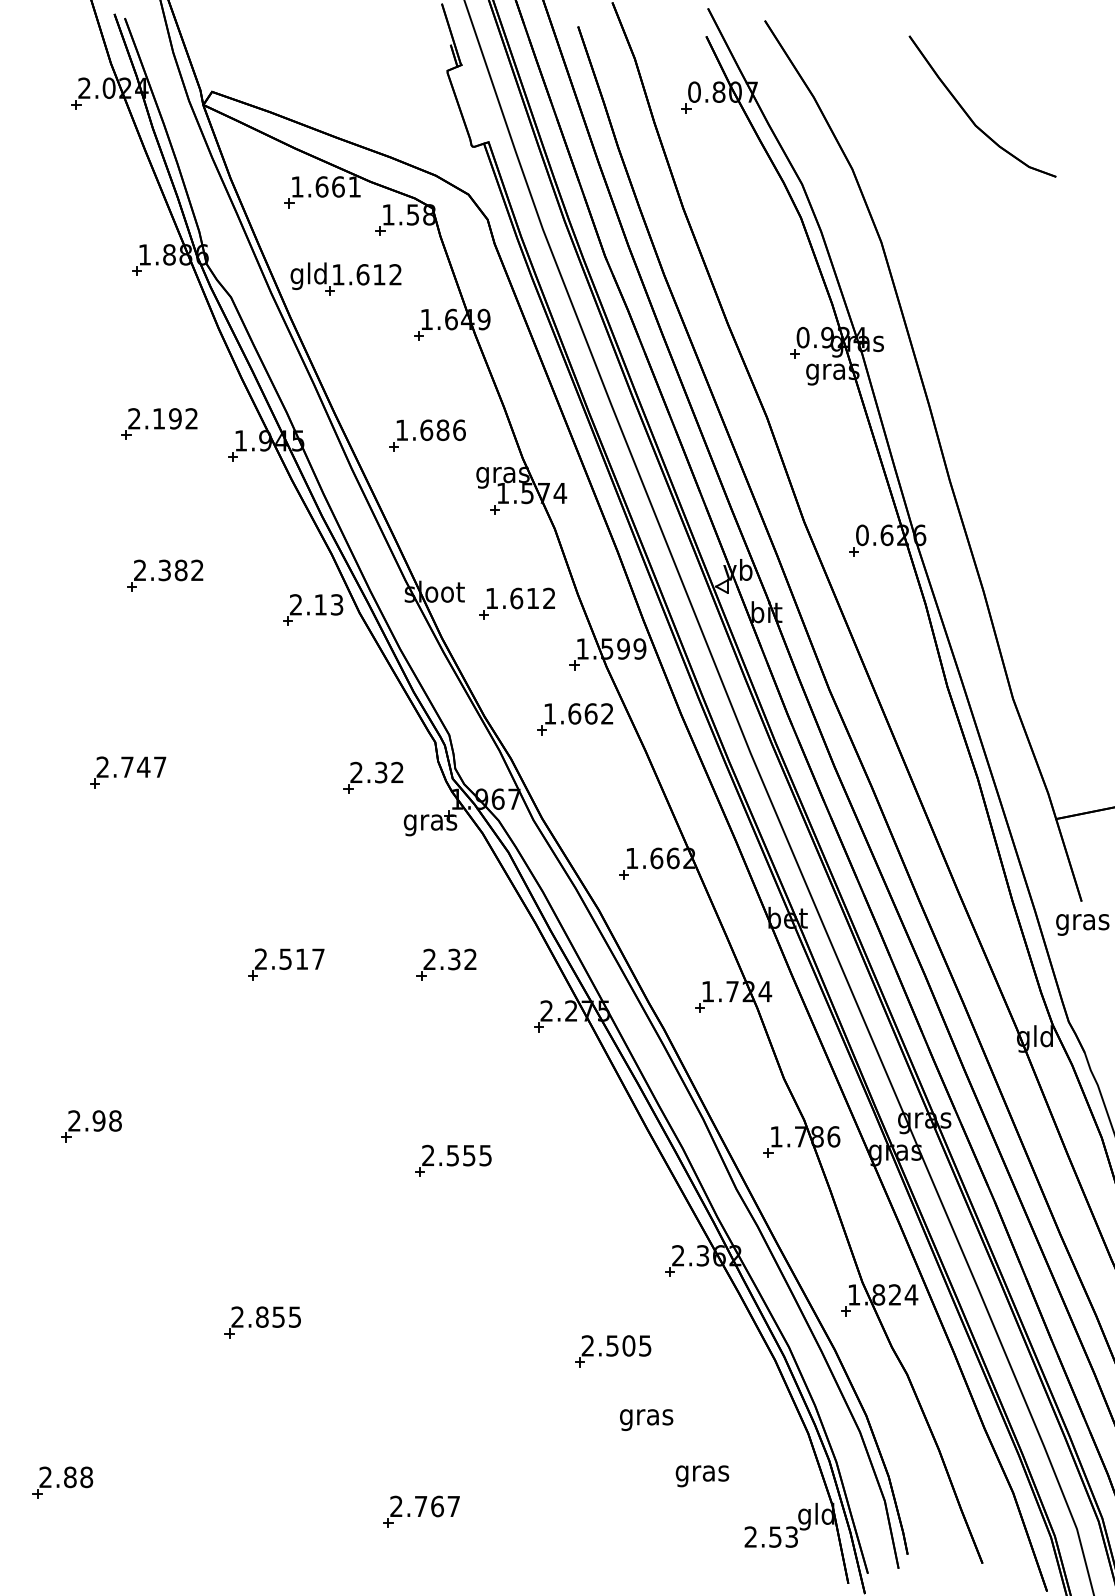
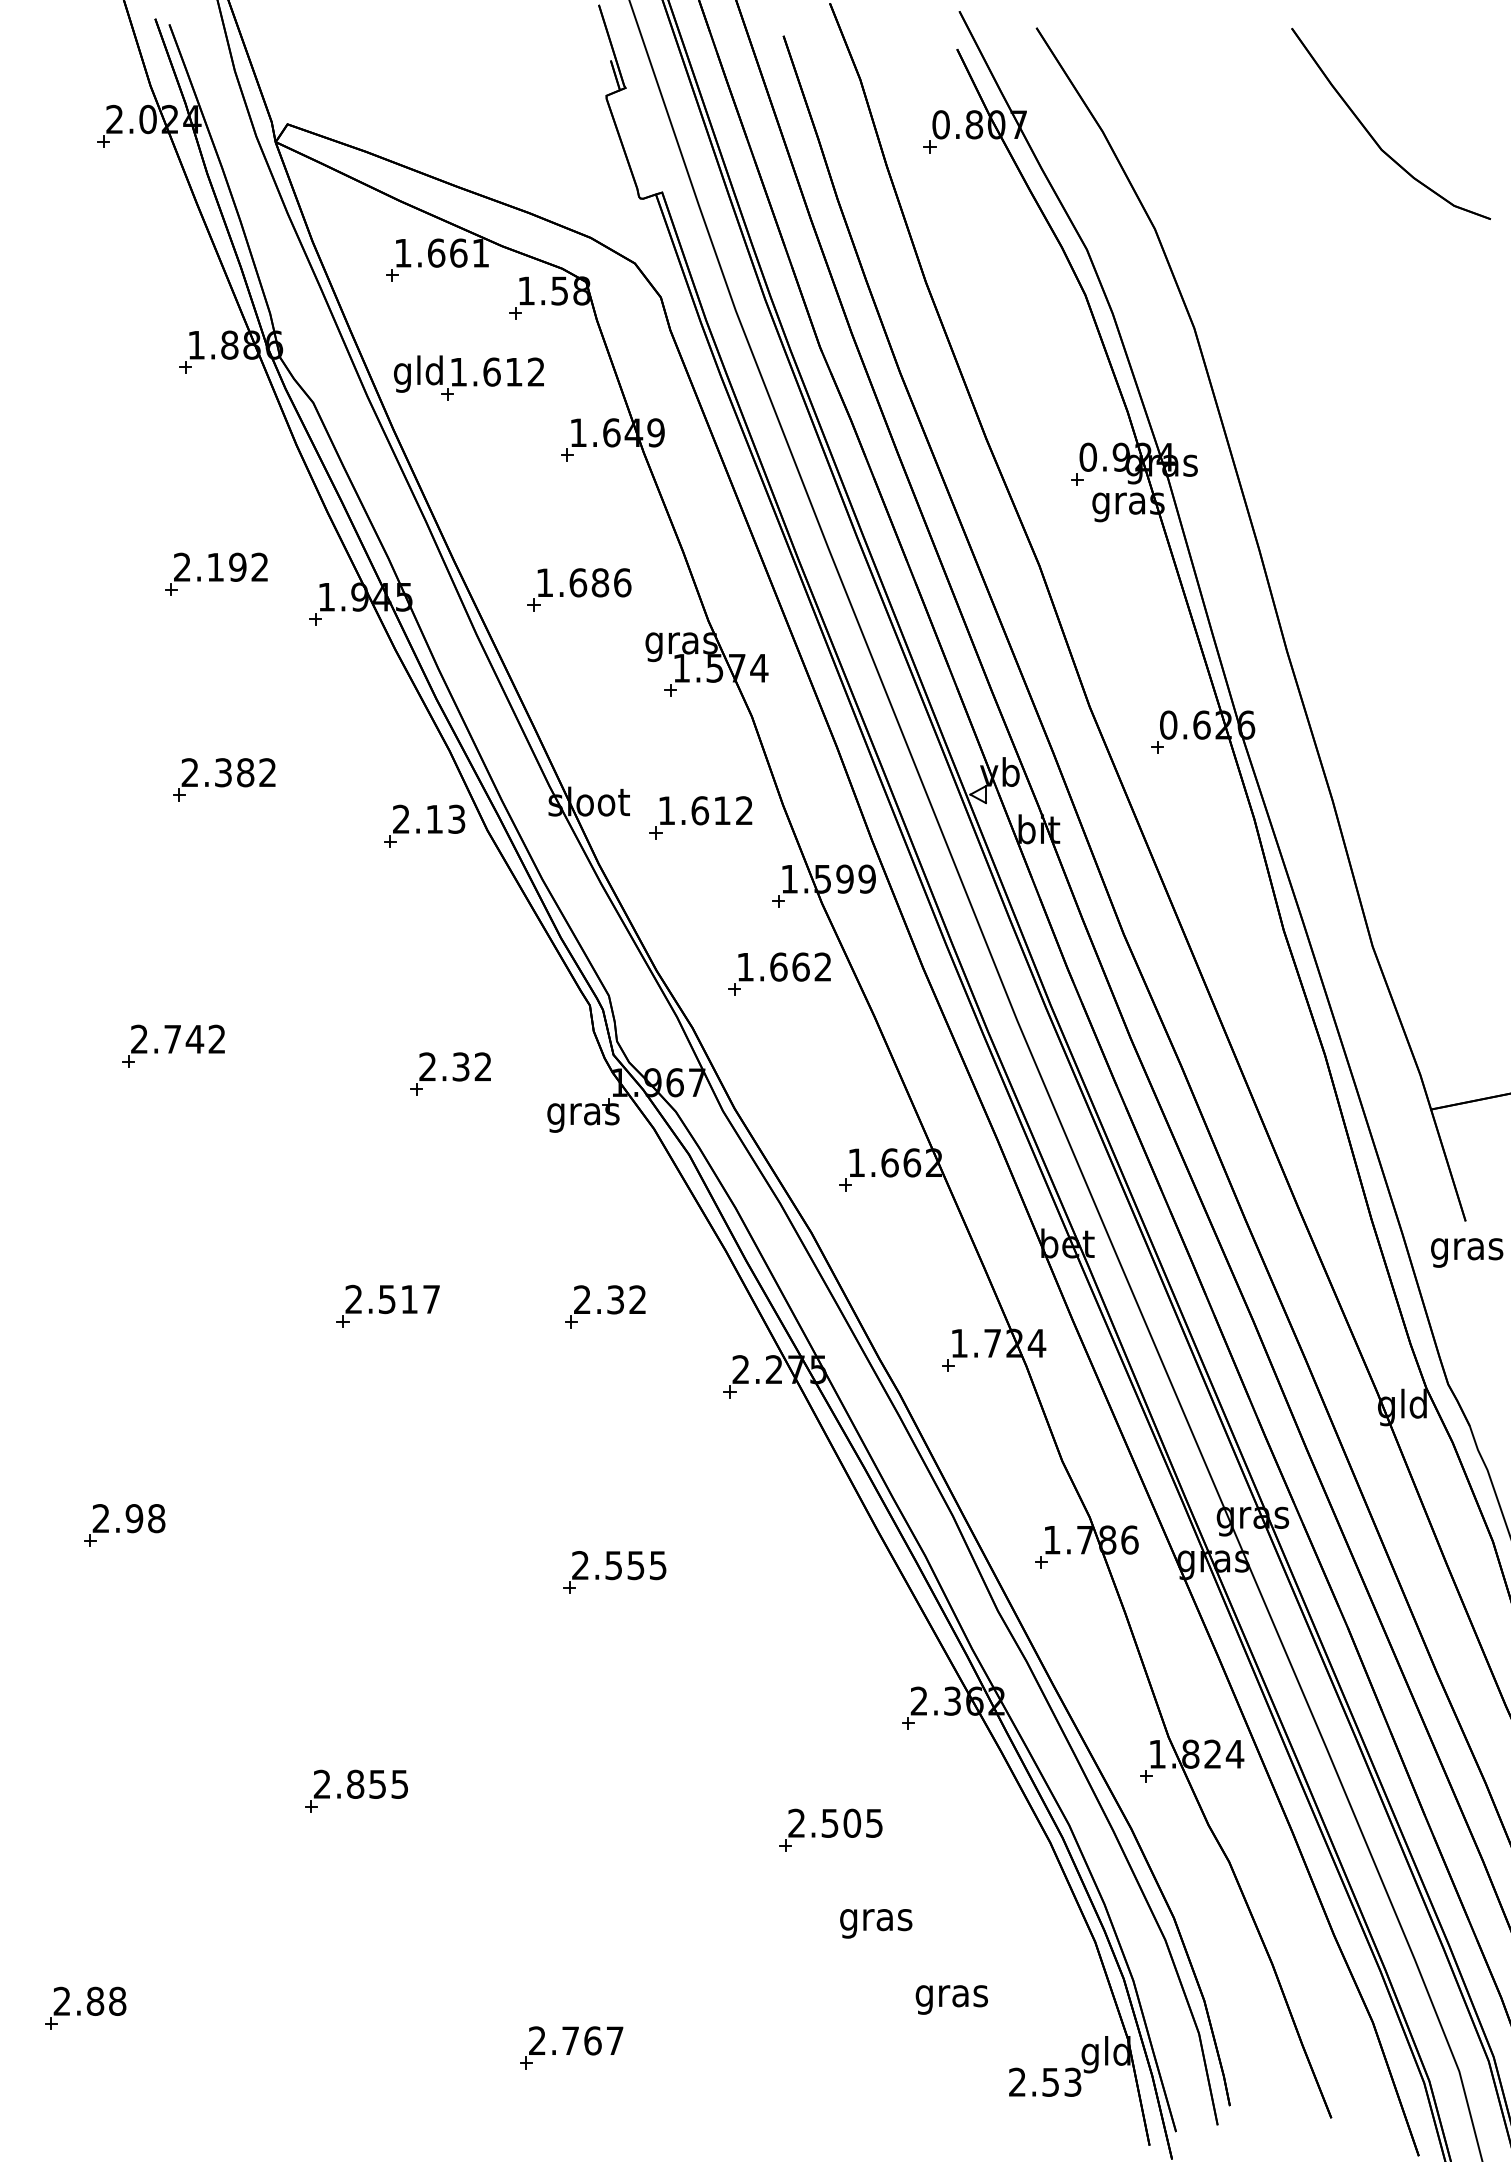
part: (969, 115) -> (1373, 136), moved
text: (160, 766) -> (217, 1038), 2.747 -> 2.742
part: (373, 777) -> (450, 1073), moved

